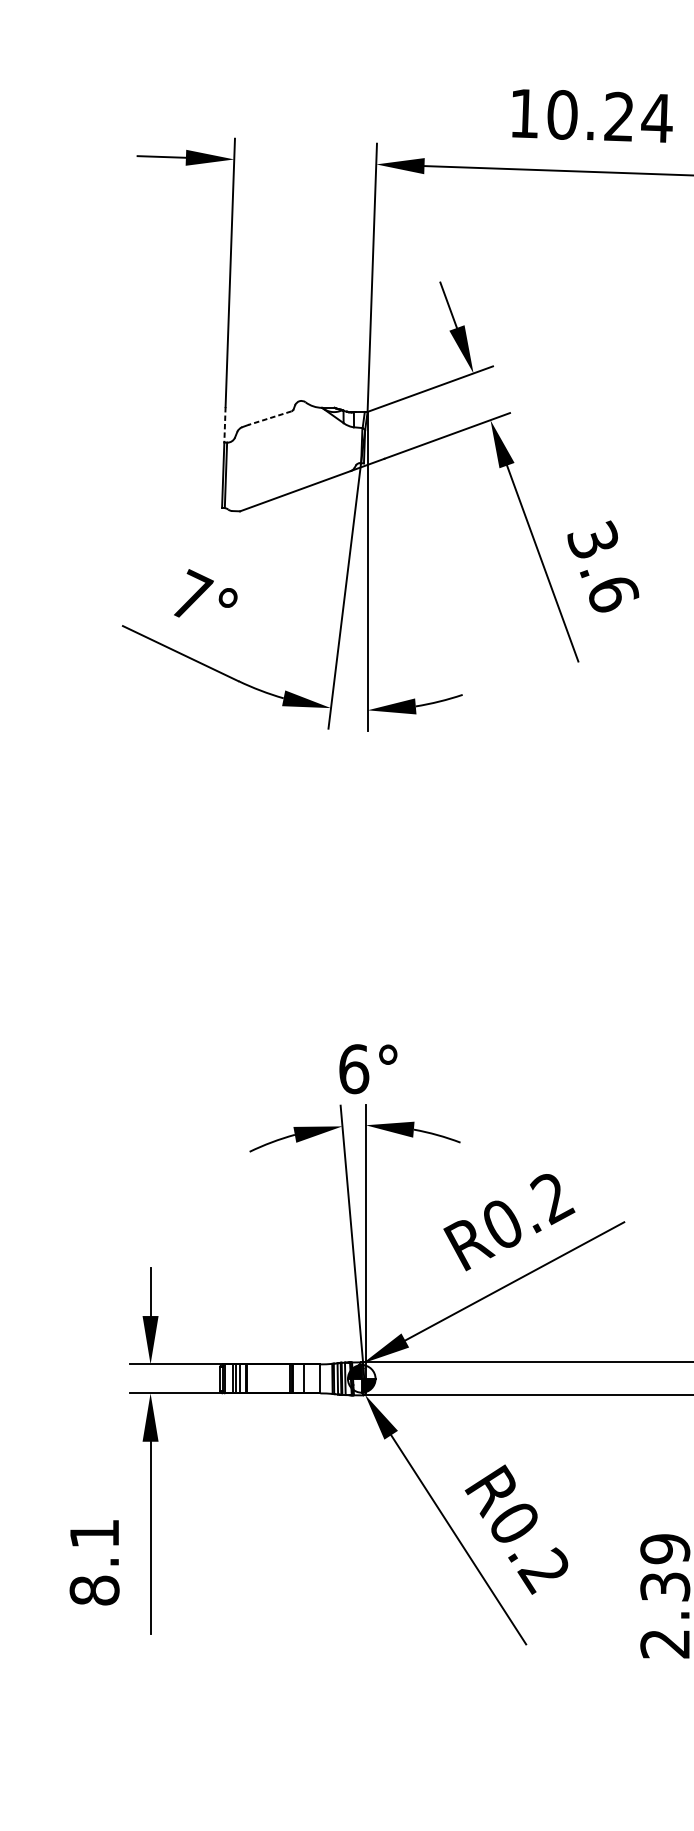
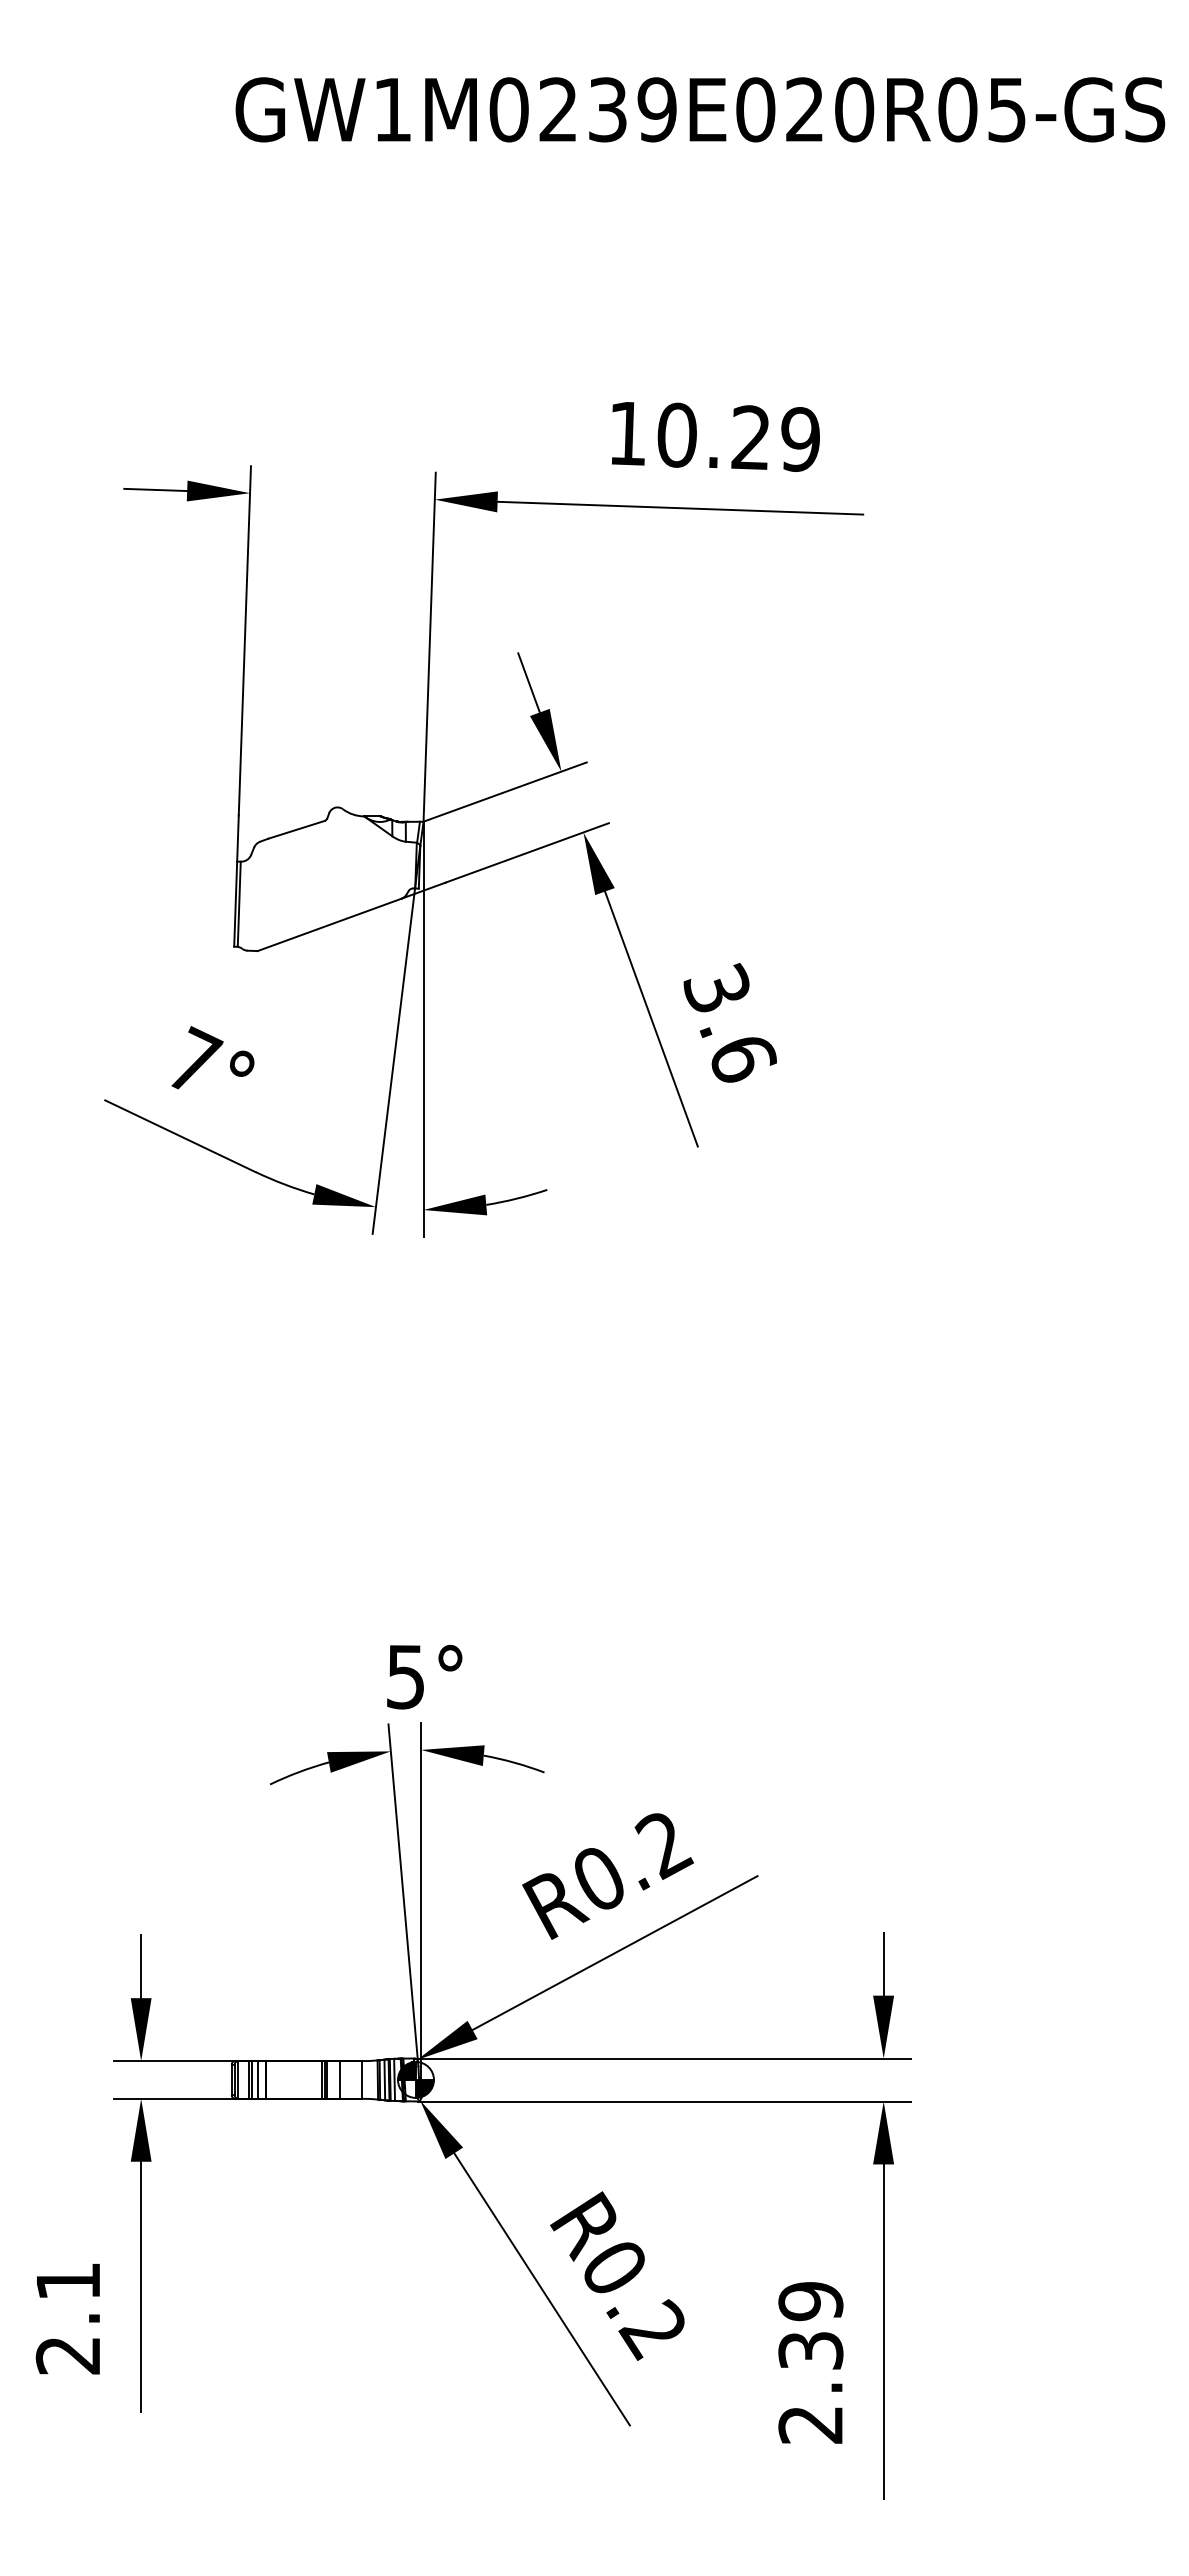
text: (656, 118) -> (799, 439), 10.24 -> 10.29
line: (269, 417) -> (296, 829), dashed -> solid
line: (224, 425) -> (237, 839), dashed -> solid
text: (353, 1068) -> (405, 1676), 6° -> 5°
text: (93, 1590) -> (67, 2355), 8.1 -> 2.1

